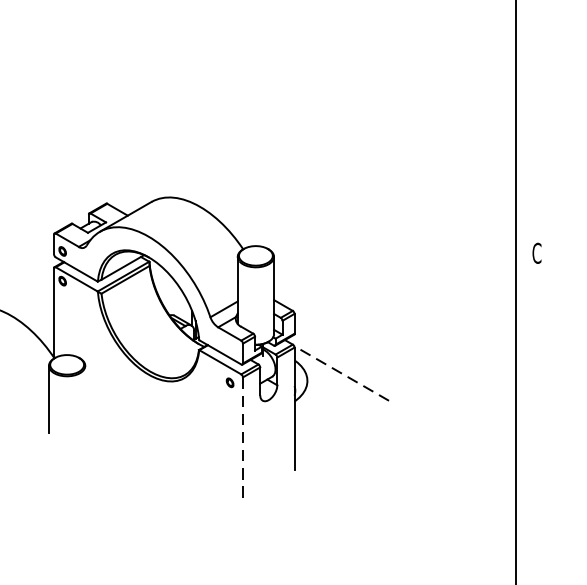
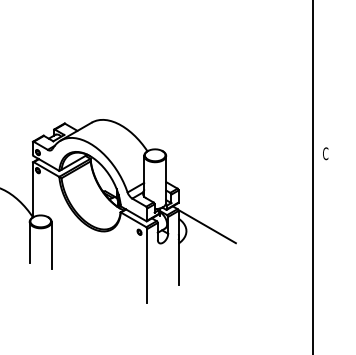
line: (340, 373) -> (206, 226), dashed -> solid
line: (84, 402) -> (51, 244), added
line: (243, 437) -> (147, 265), dashed -> solid

